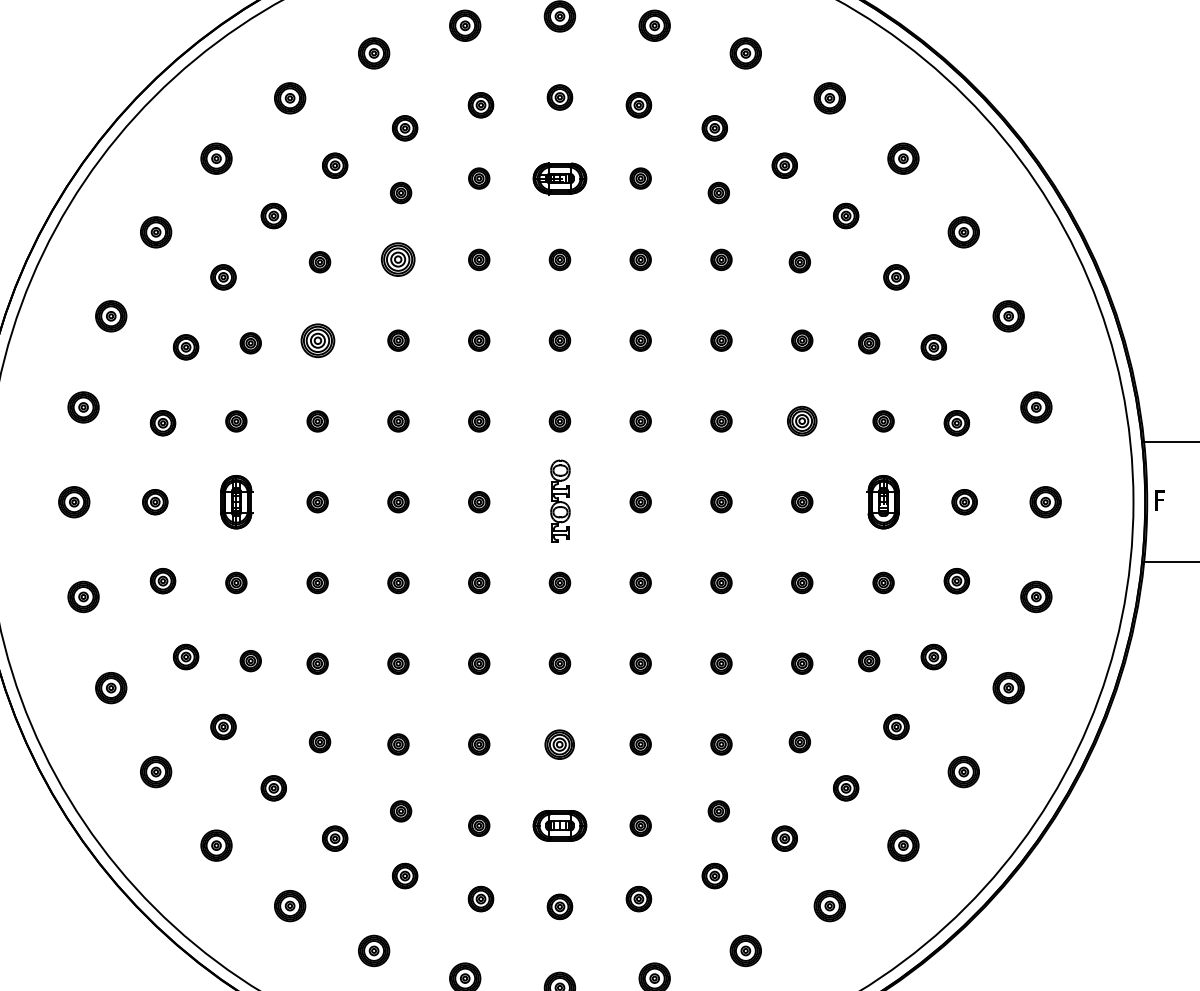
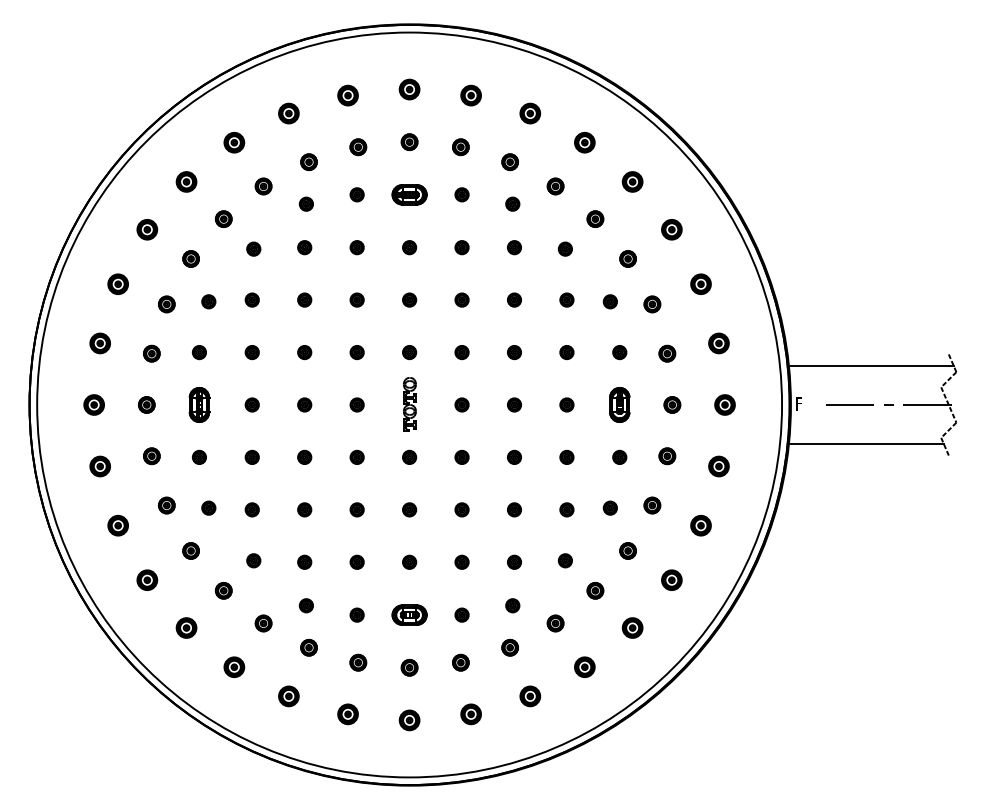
part: (398, 259) -> (304, 247), size x0.62
part: (316, 339) -> (251, 299), size x0.62
part: (801, 421) -> (566, 352), size x0.71
part: (559, 743) -> (409, 561), size x0.71

